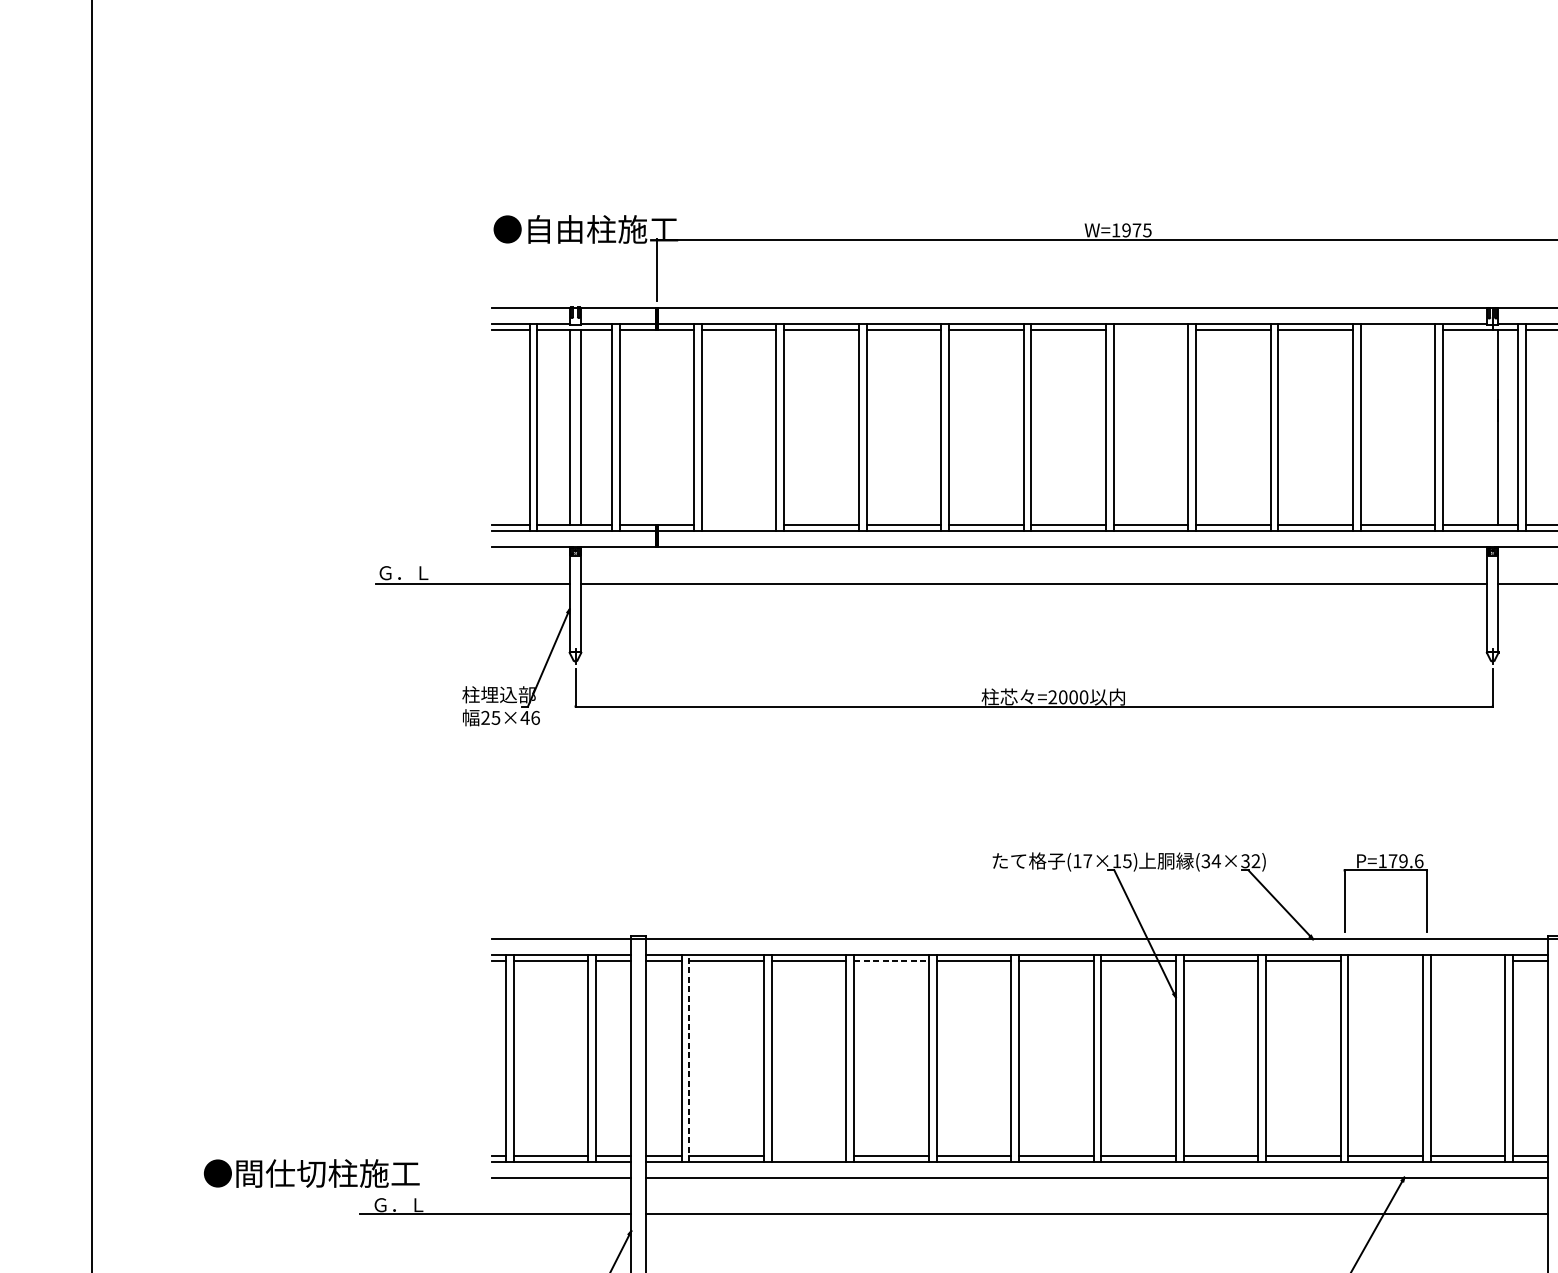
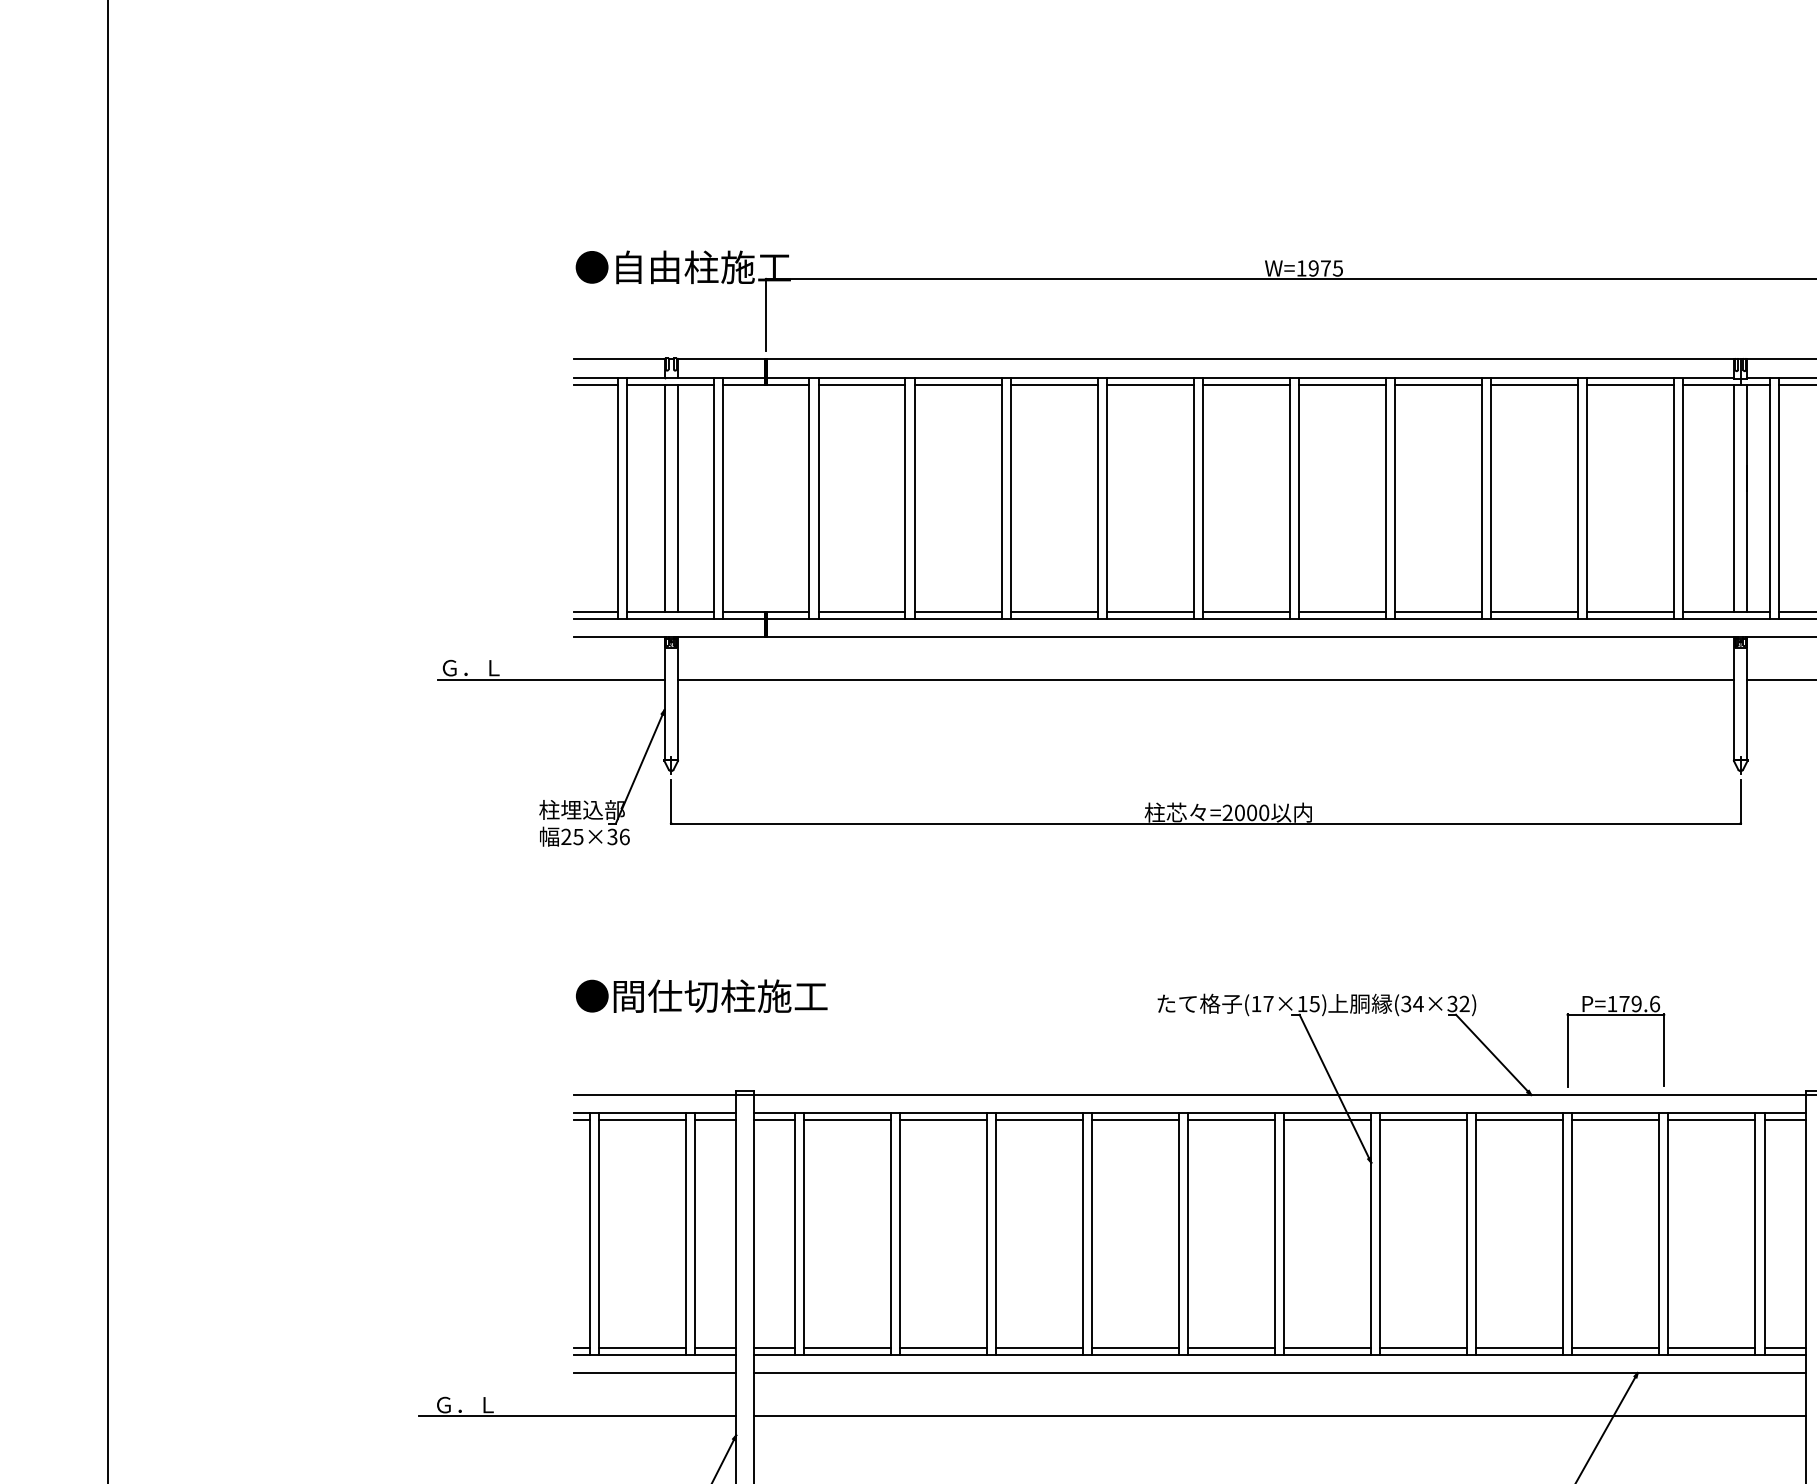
line: (1150, 329) -> (1341, 384), added
line: (1397, 329) -> (1629, 384), added
line: (1487, 427) -> (1734, 498), added
line: (738, 525) -> (861, 612), added
text: (525, 717) -> (612, 836), 25×46 -> 25×36
line: (892, 961) -> (1040, 1120), dashed -> solid
line: (1385, 961) -> (1615, 1120), added
line: (1467, 961) -> (1711, 1120), added
line: (689, 1058) -> (804, 1234), dashed -> solid
line: (809, 1155) -> (943, 1347), added
text: (311, 1172) -> (701, 995), moved

